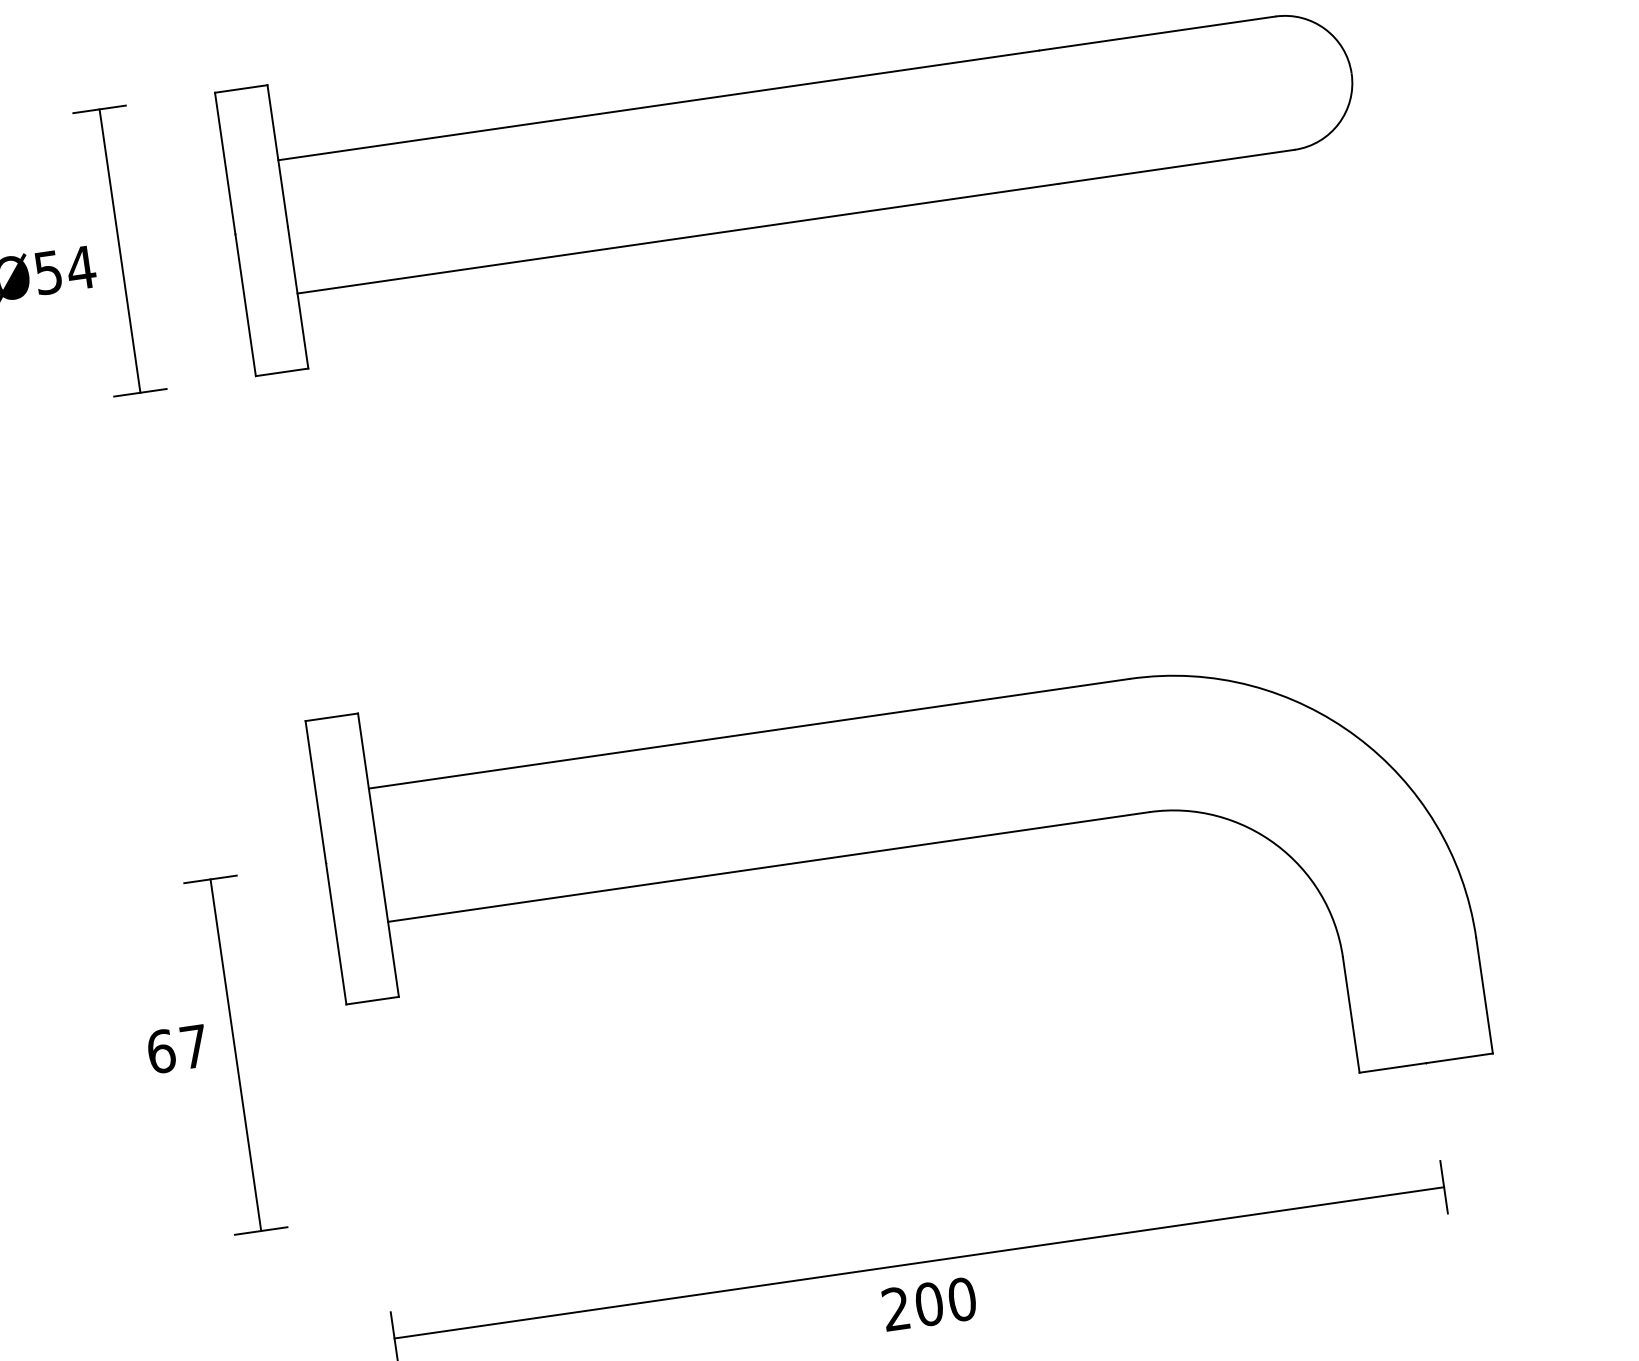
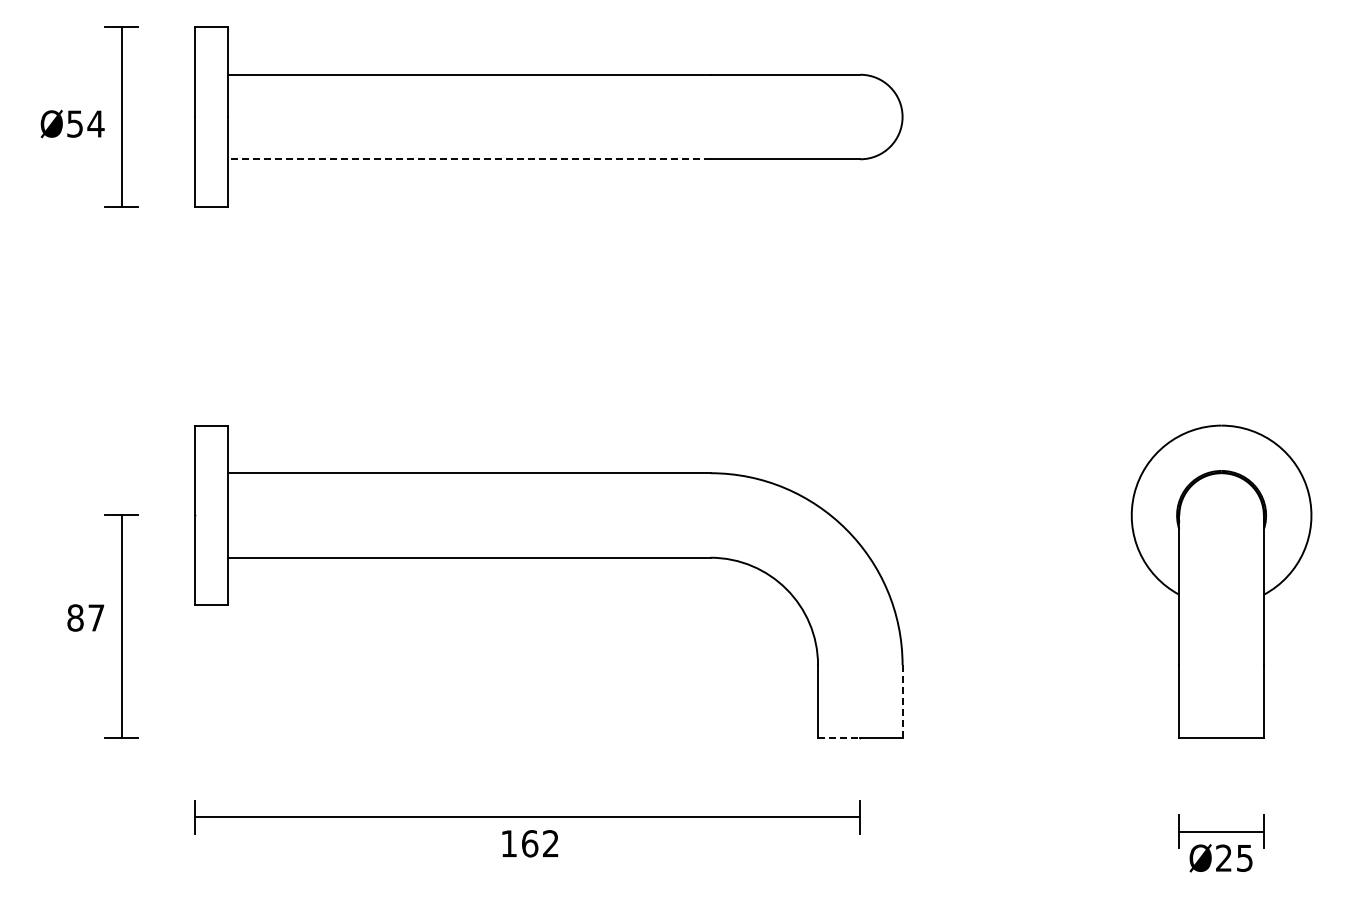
line: (676, 239) -> (468, 159), solid -> dashed
line: (1484, 995) -> (902, 701), solid -> dashed
text: (161, 1050) -> (75, 617), 67 -> 87
line: (1393, 1067) -> (839, 738), solid -> dashed
text: (929, 1303) -> (530, 843), 200 -> 162

